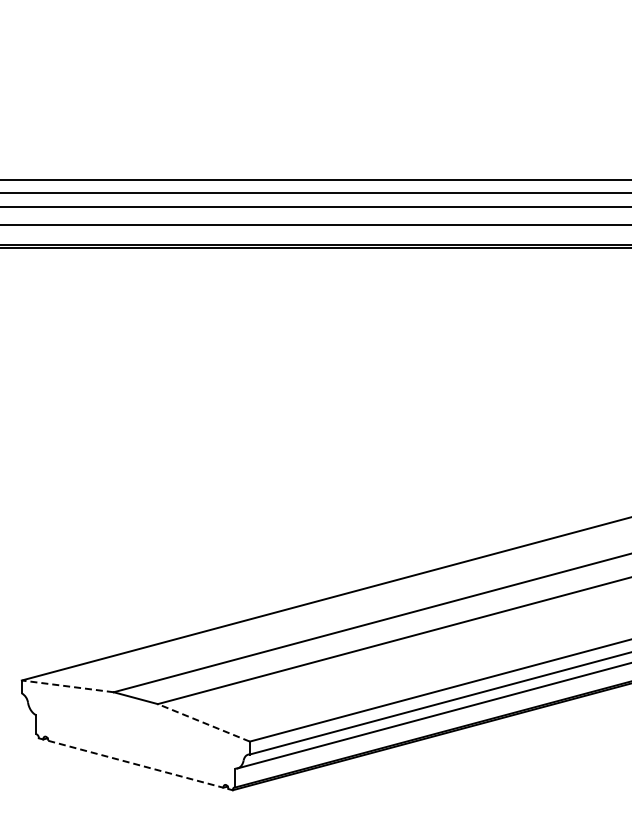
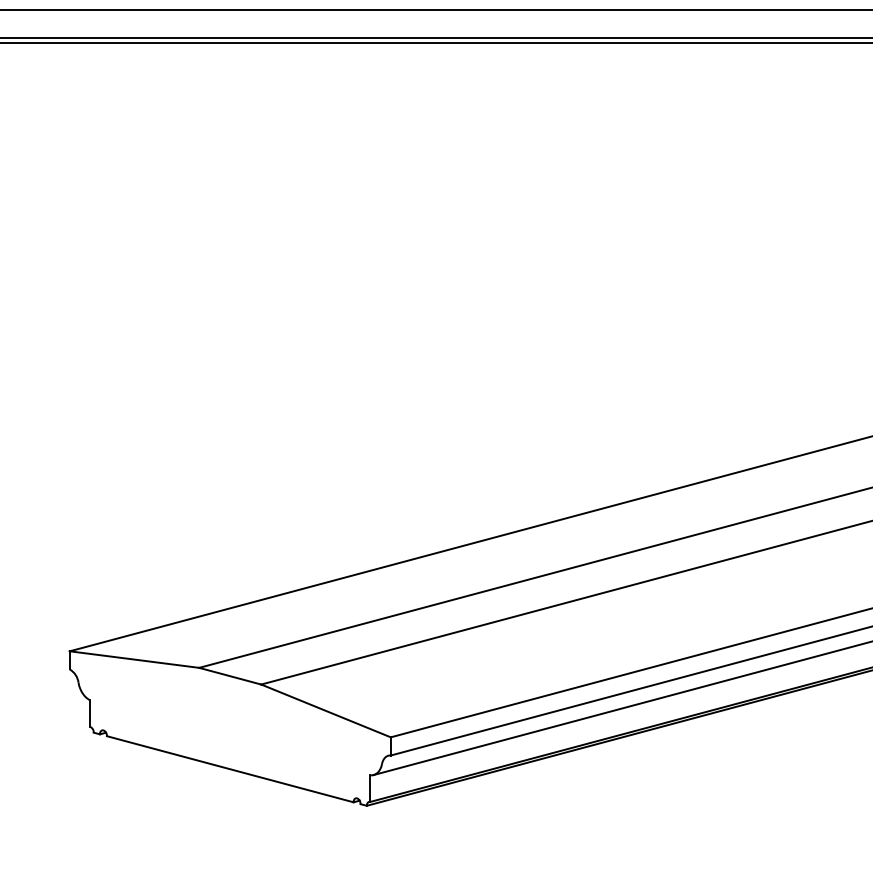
line: (67, 686) -> (134, 659), dashed -> solid
line: (203, 722) -> (325, 710), dashed -> solid
line: (135, 764) -> (229, 769), dashed -> solid

